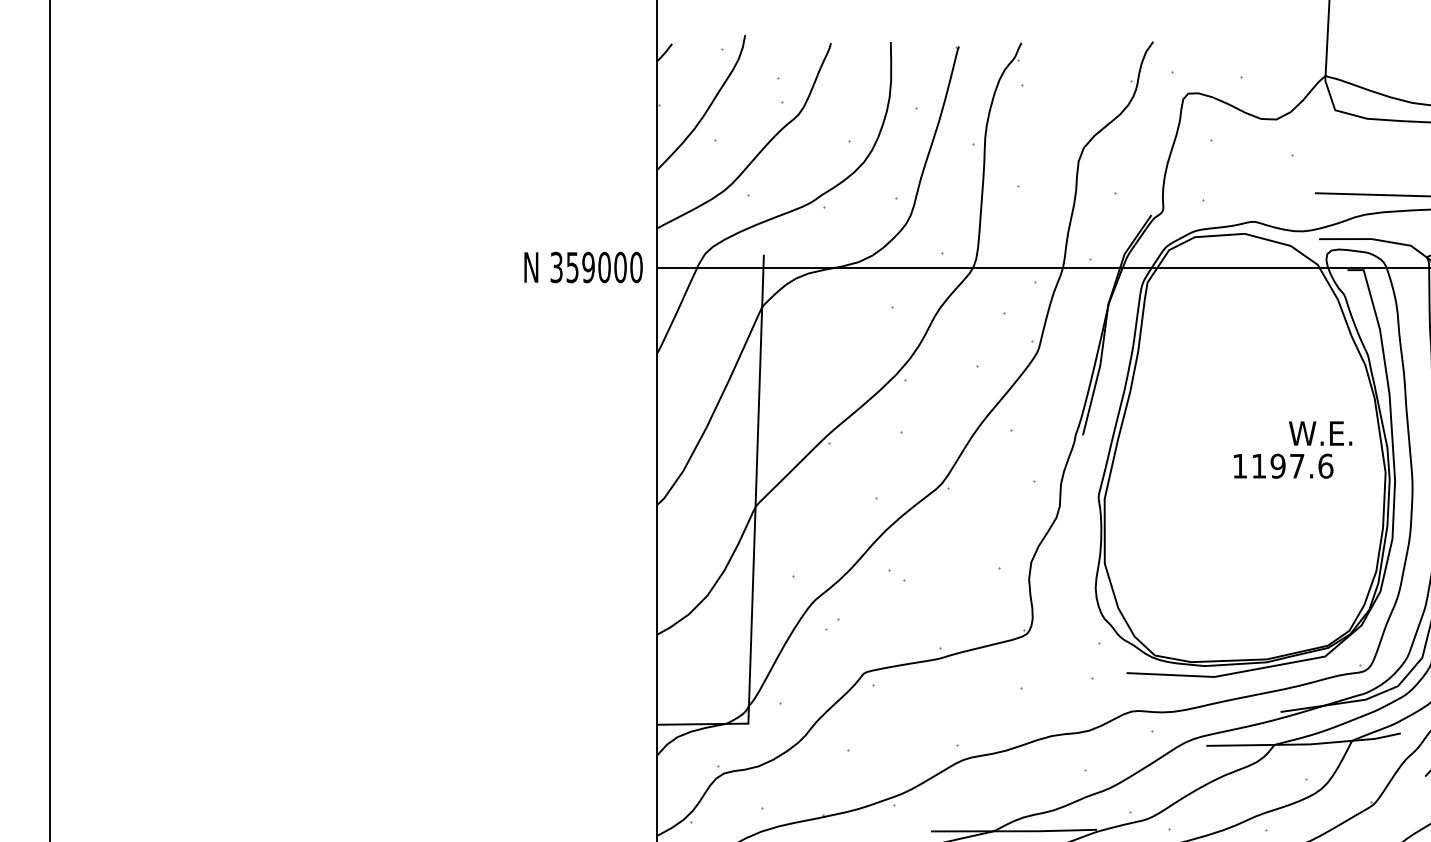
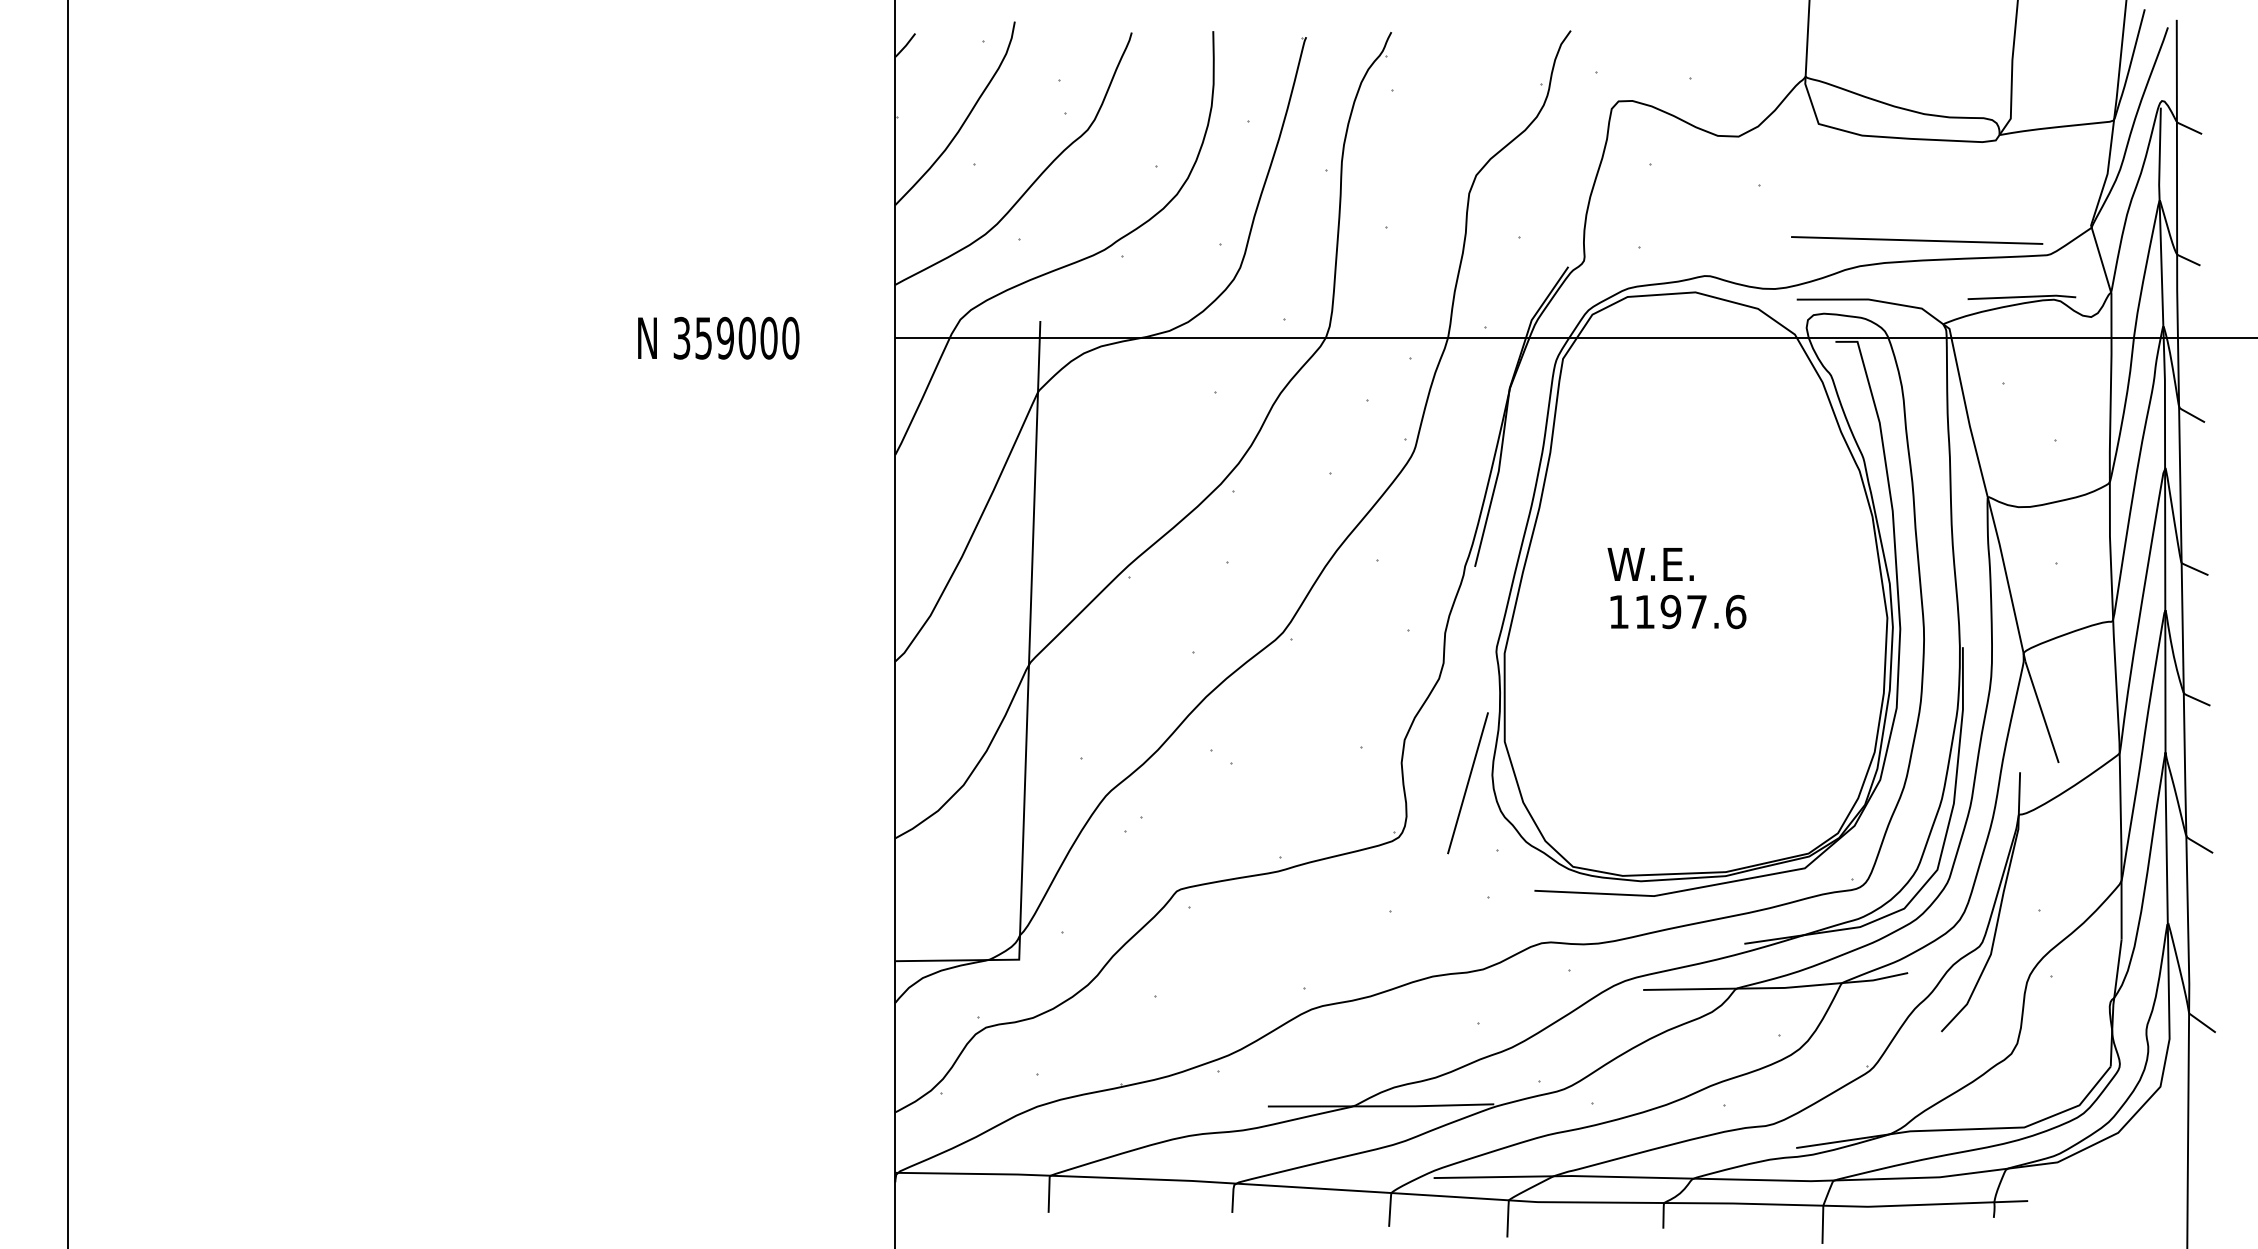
text: (583, 266) -> (718, 337), moved
text: (1320, 433) -> (1650, 564), moved
text: (1283, 465) -> (1678, 611), moved
line: (1077, 594) -> (1467, 783), added

